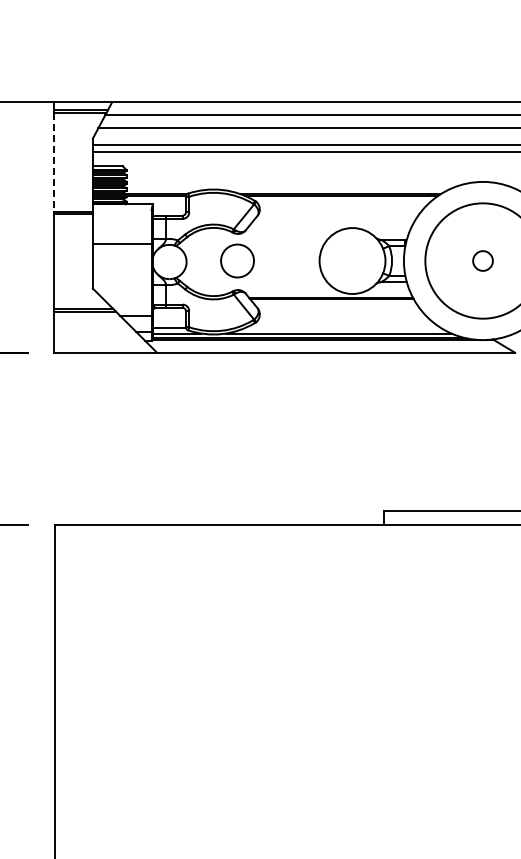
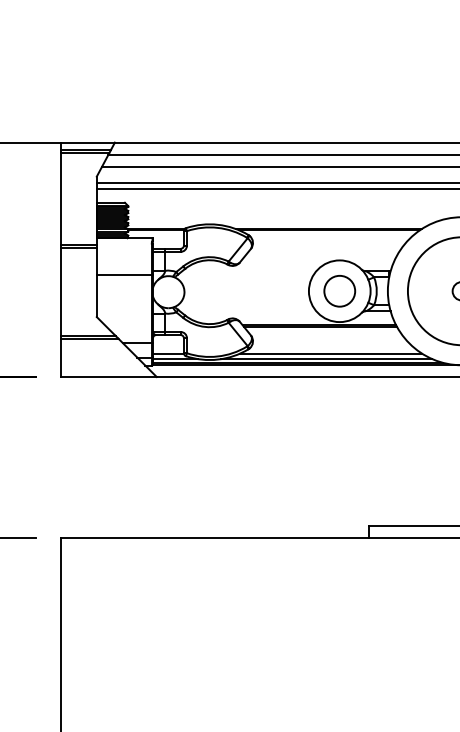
line: (54, 162) -> (60, 199), dashed -> solid
circle: (237, 260) -> (339, 290), moved
line: (343, 327) -> (331, 353), added

